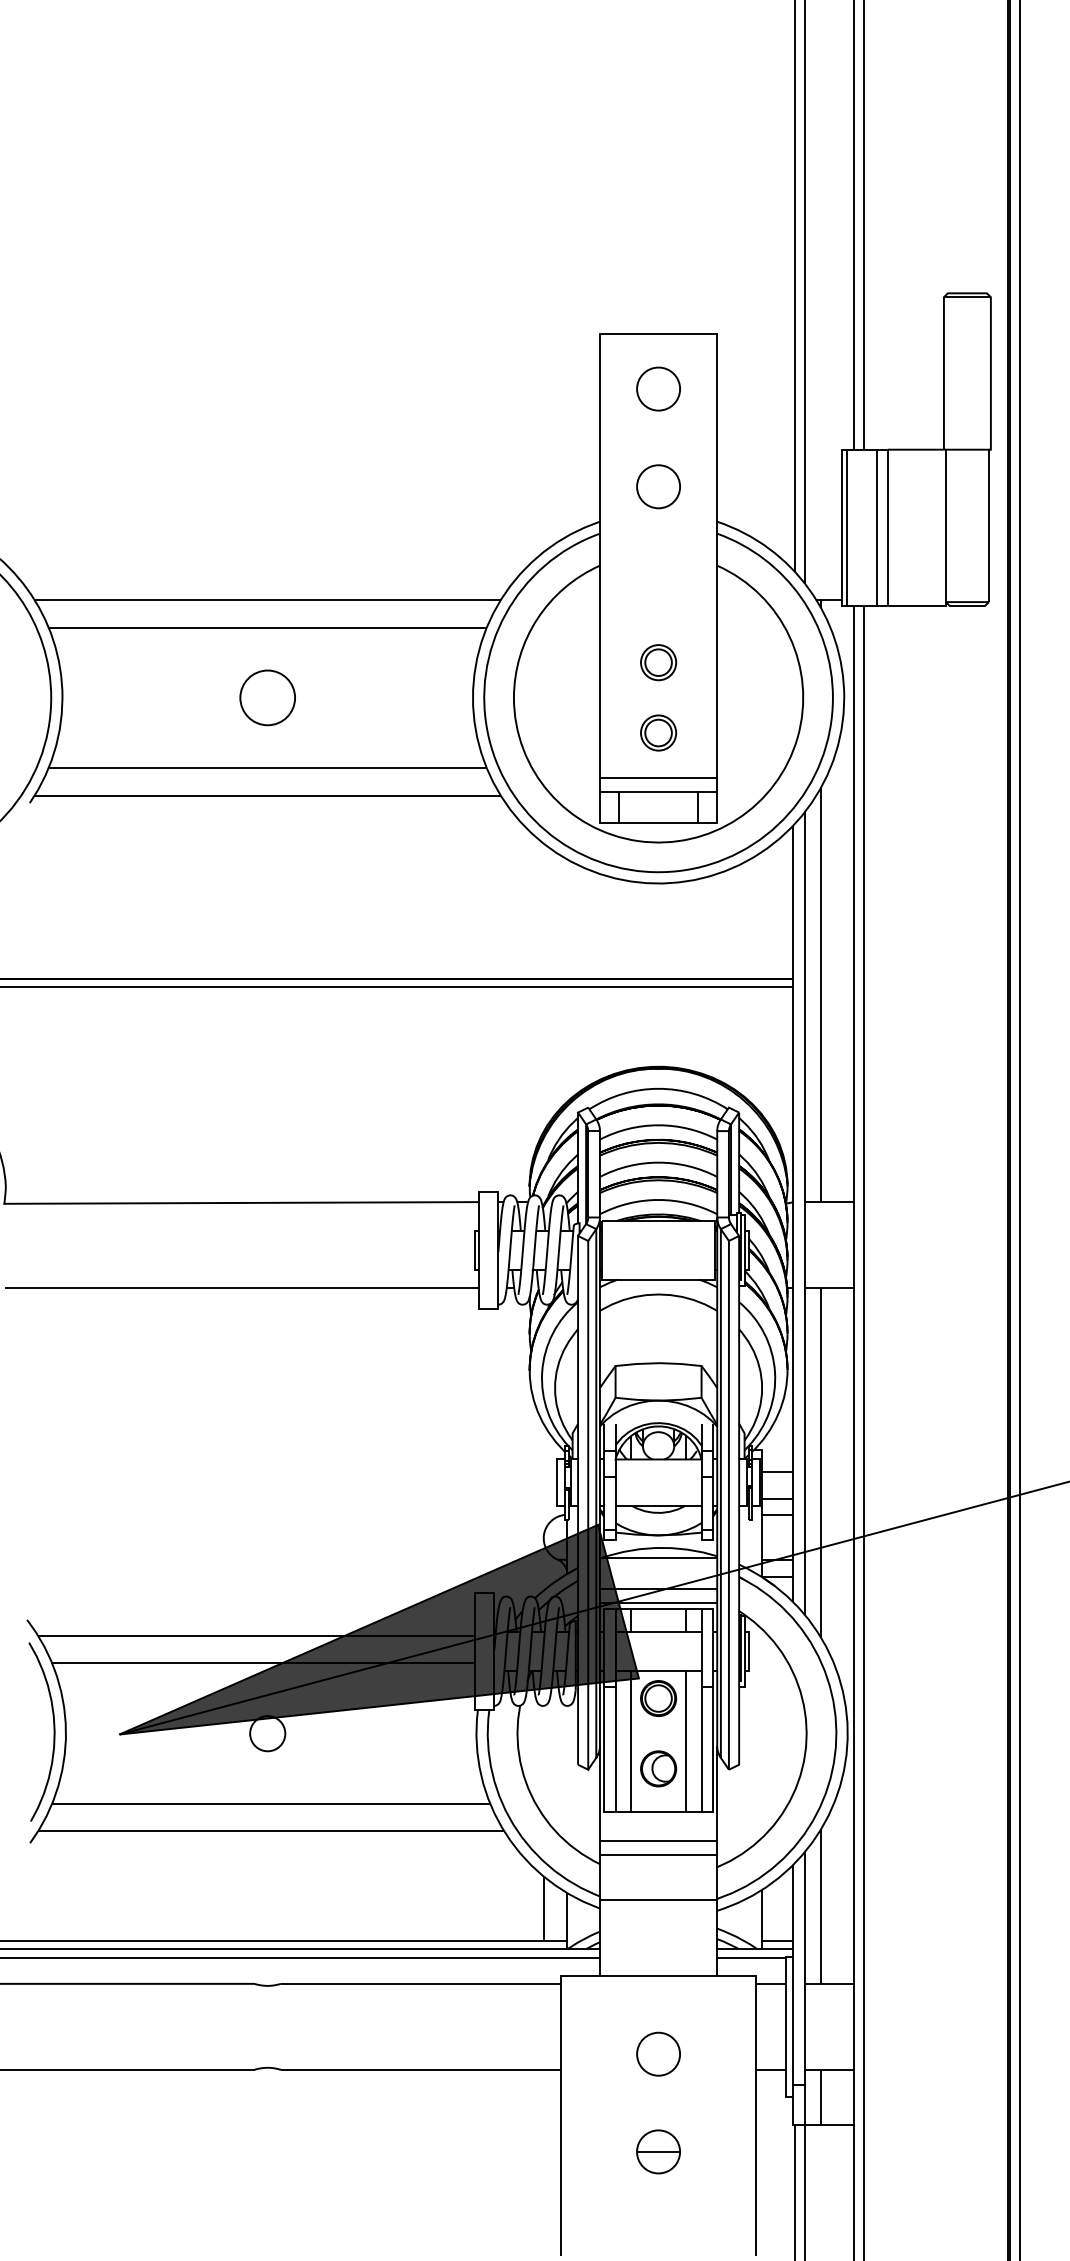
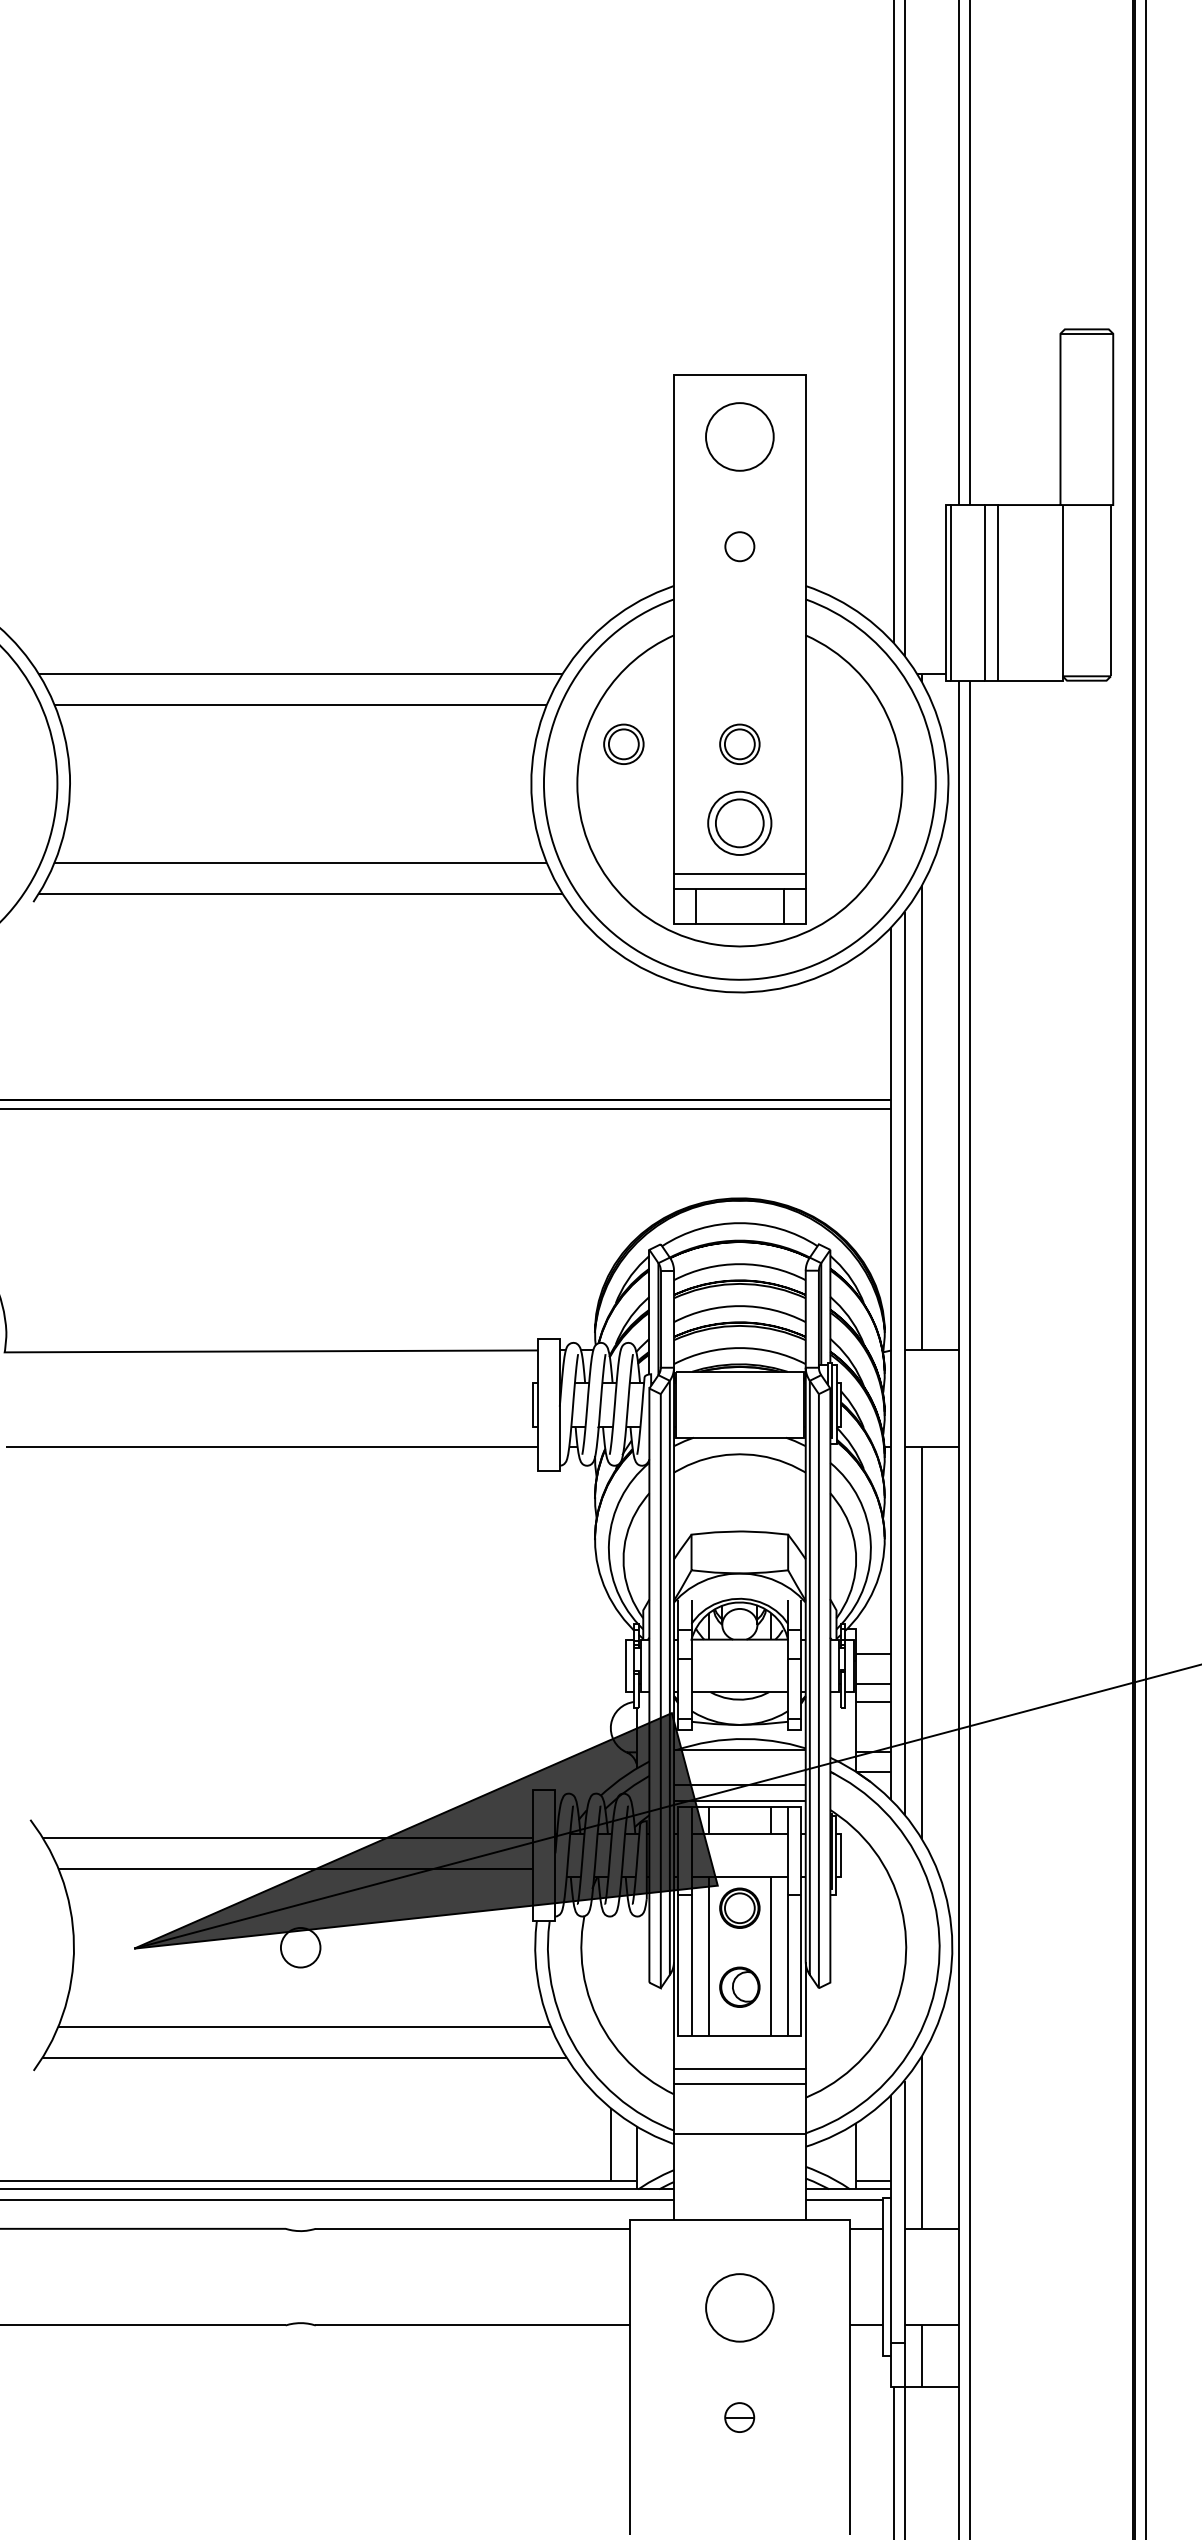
circle: (658, 388) -> (739, 436), size x1.4
circle: (658, 486) -> (739, 546), size x0.6
part: (555, 661) -> (623, 743), added
circle: (267, 697) -> (300, 783), removed
part: (658, 733) -> (739, 823), size x1.6
curve: (53, 1731) -> (60, 1945), removed
circle: (658, 2053) -> (739, 2307), size x1.4
part: (658, 2151) -> (739, 2417), size x0.6

